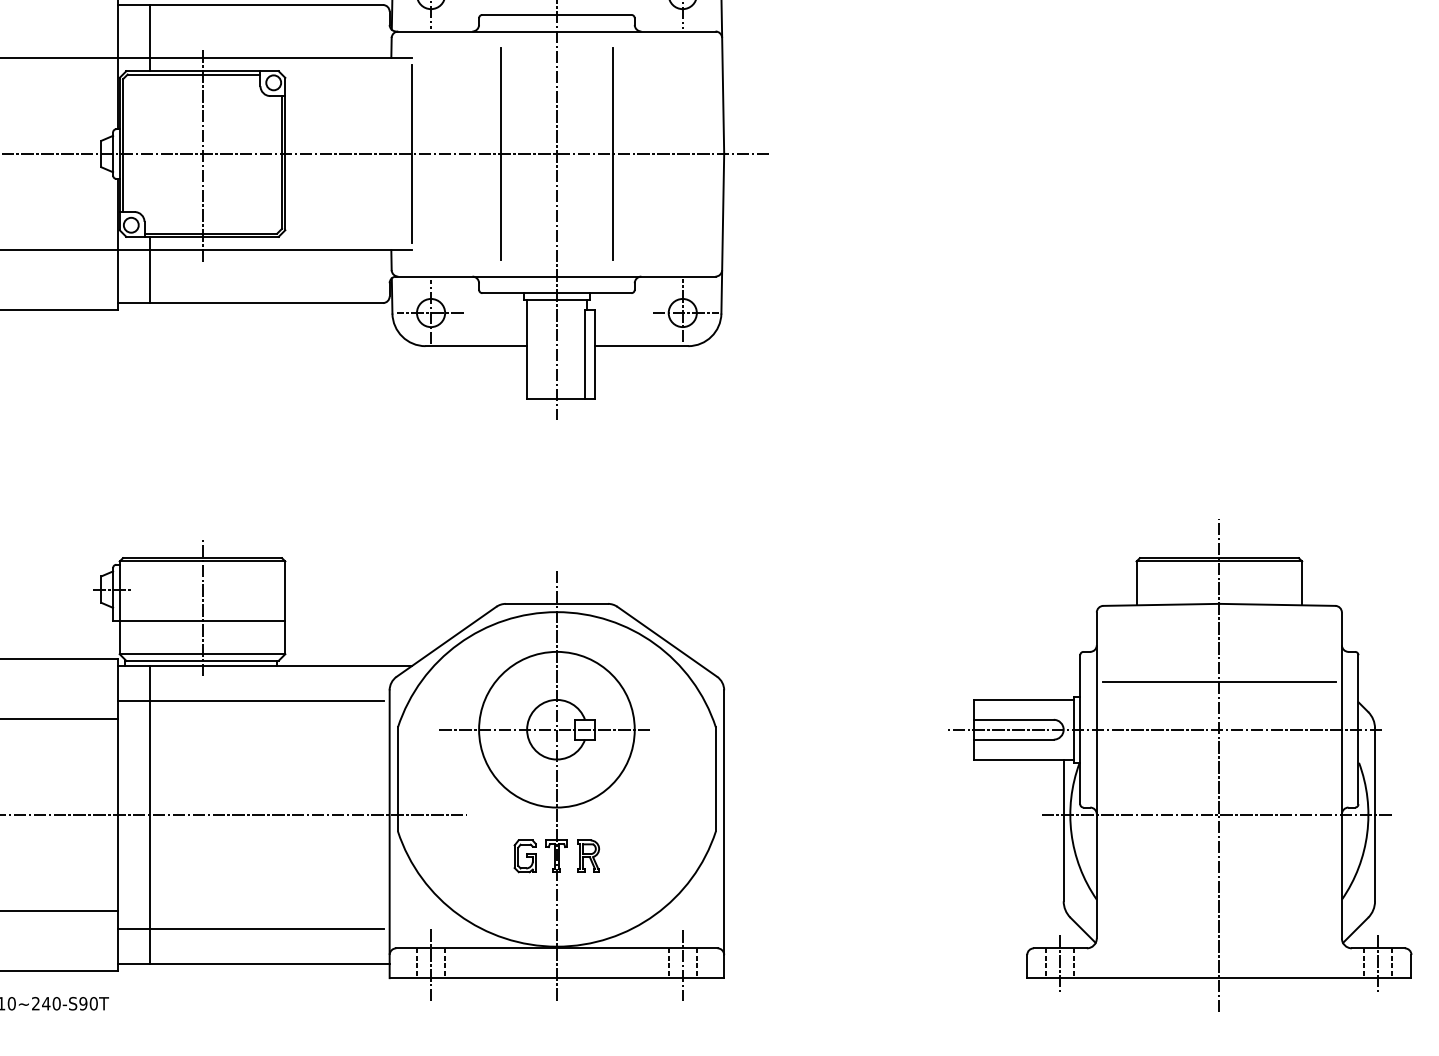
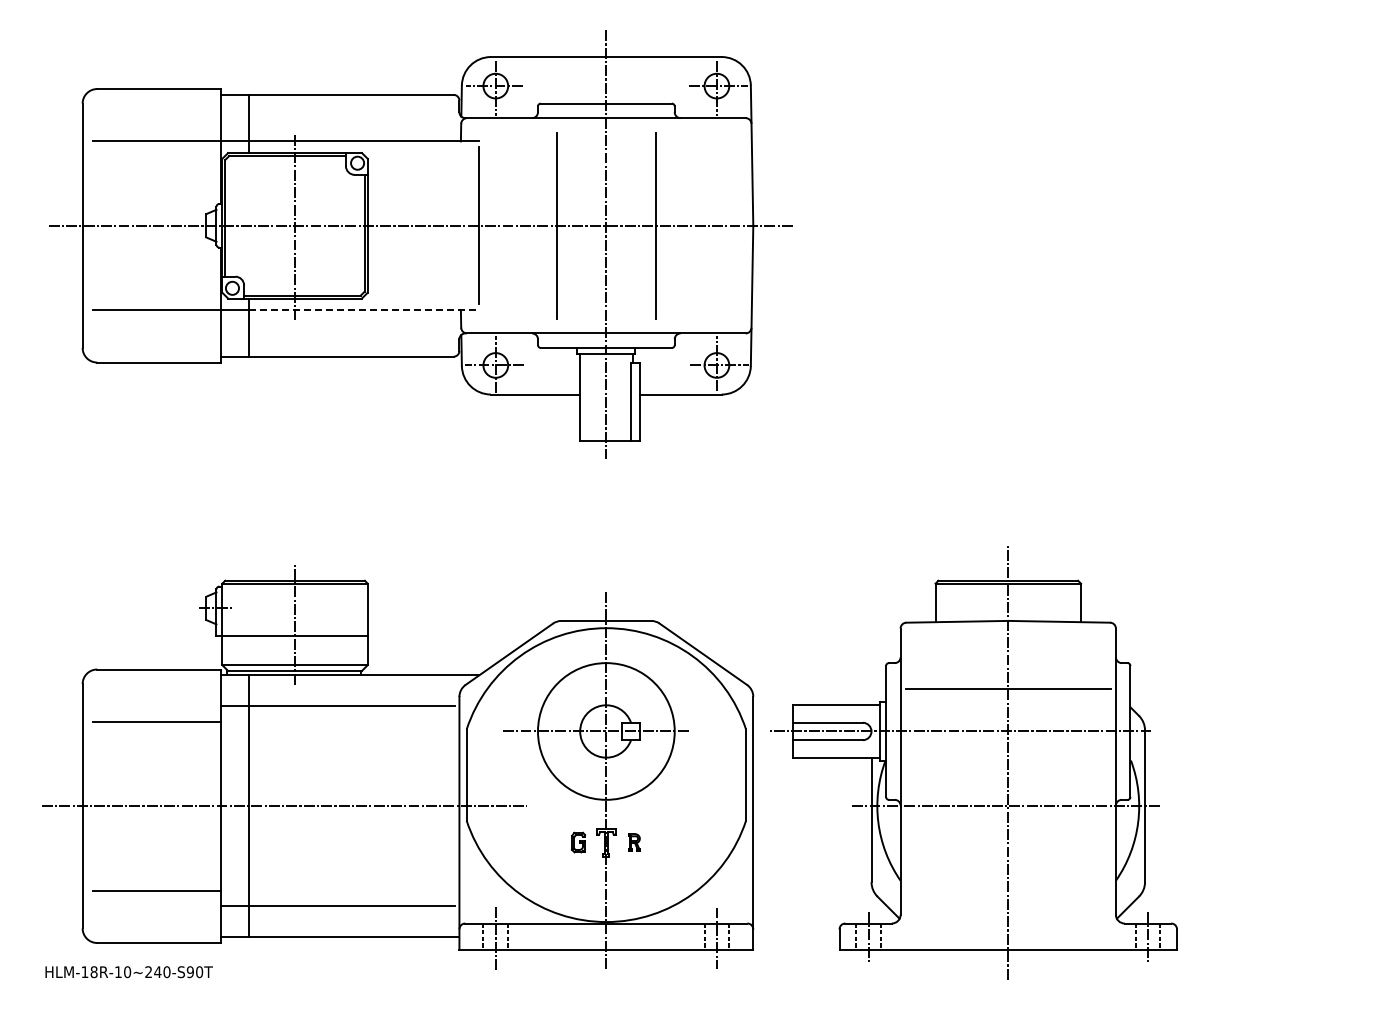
line: (281, 250) -> (364, 310), solid -> dashed
part: (1179, 765) -> (973, 762), moved
part: (525, 856) -> (578, 842), size x0.7
part: (588, 856) -> (634, 842), size x0.6

